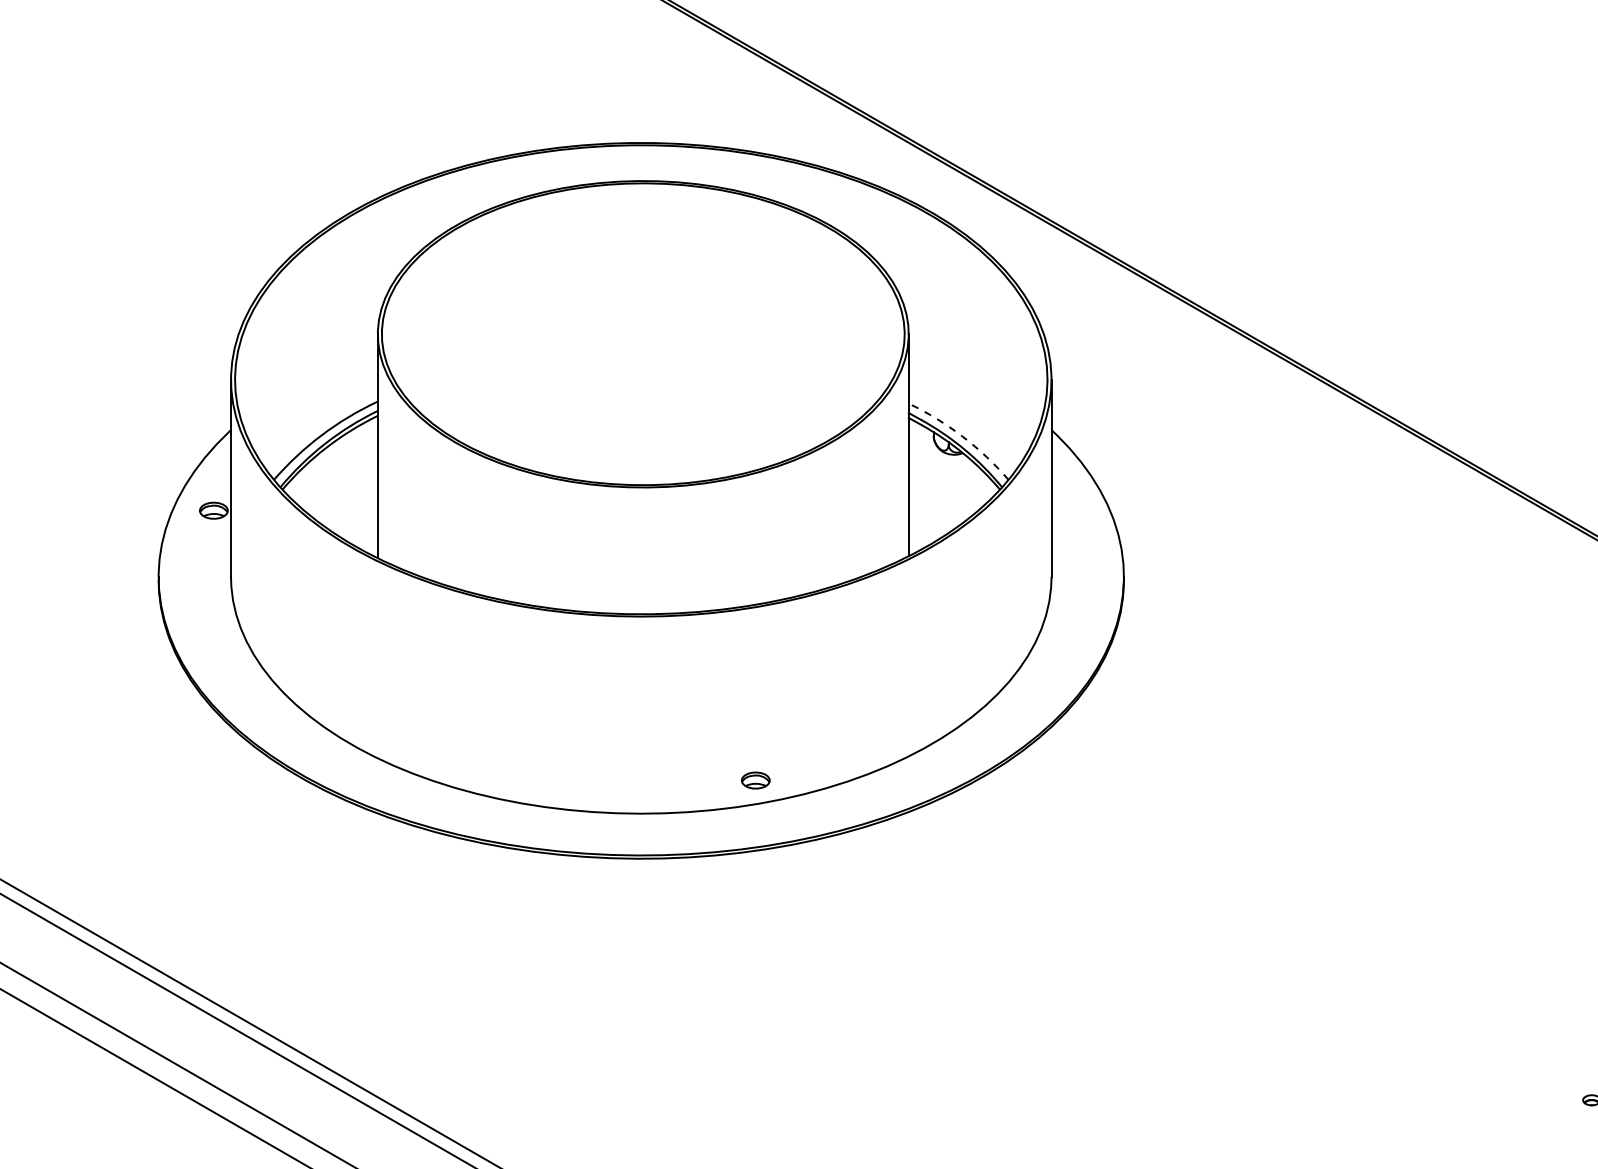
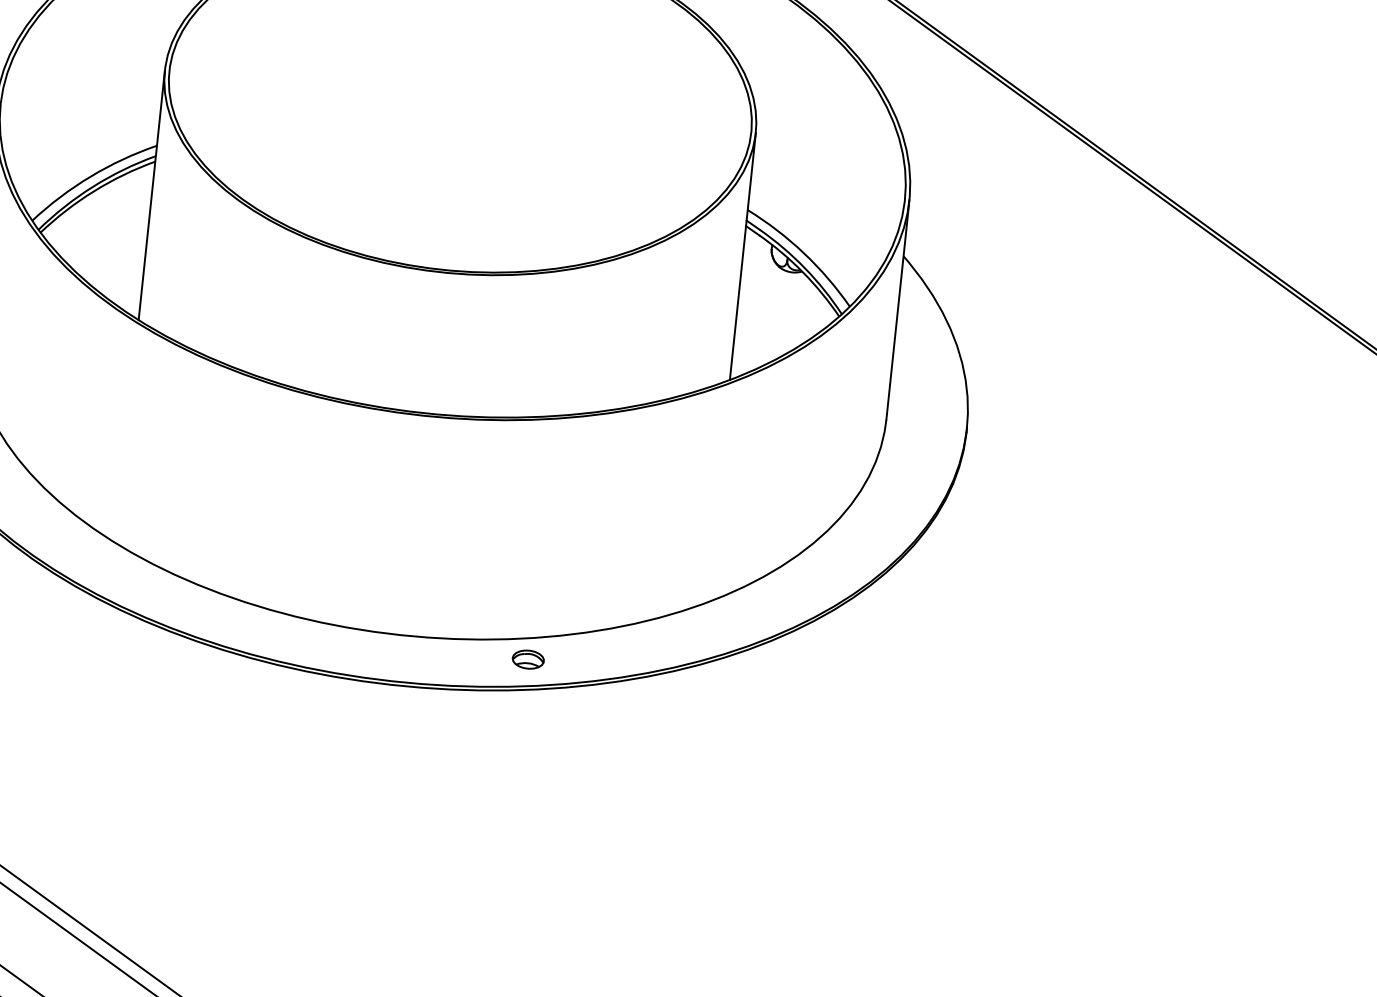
arc: (962, 436) -> (803, 252), dashed -> solid
part: (755, 780) -> (528, 659), moved

